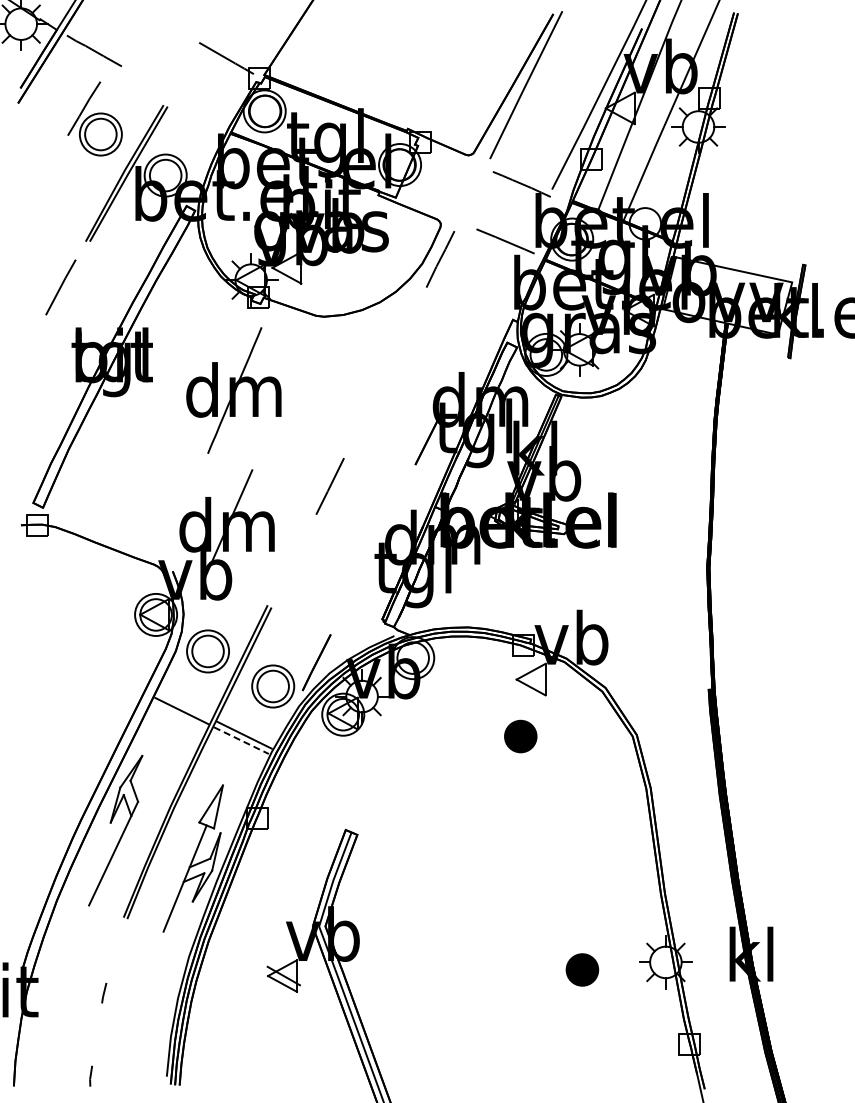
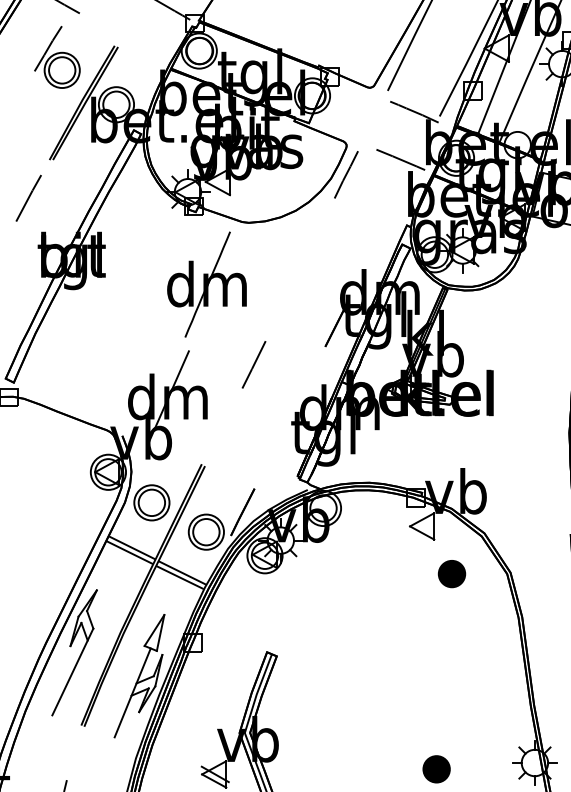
part: (233, 390) -> (206, 284), moved
line: (184, 705) -> (132, 548), added
part: (520, 736) -> (451, 574), moved
line: (241, 740) -> (179, 577), dashed -> solid
part: (582, 969) -> (436, 768), moved

